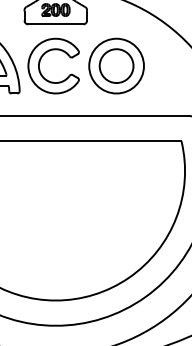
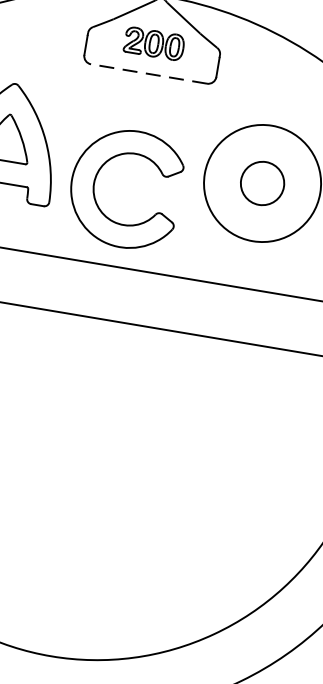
line: (55, 24) -> (148, 74), solid -> dashed
part: (40, 62) -> (98, 176), moved
circle: (116, 66) -> (262, 184), size x0.6

